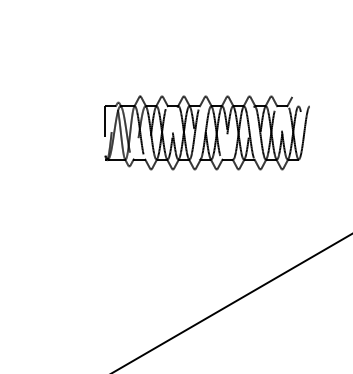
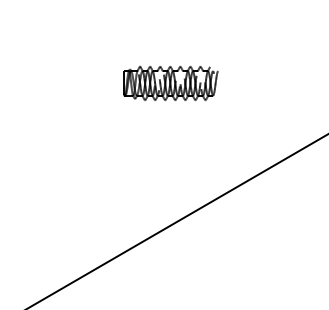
part: (206, 132) -> (170, 83), size x0.6

